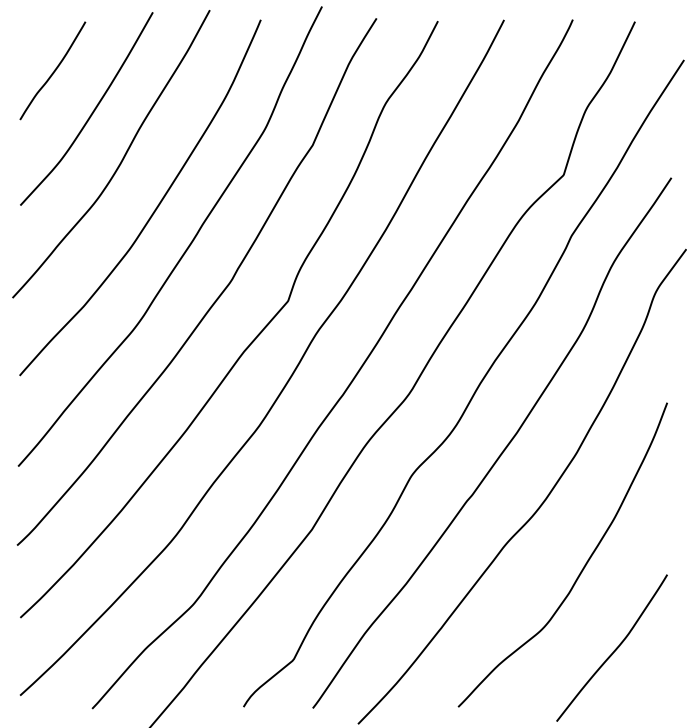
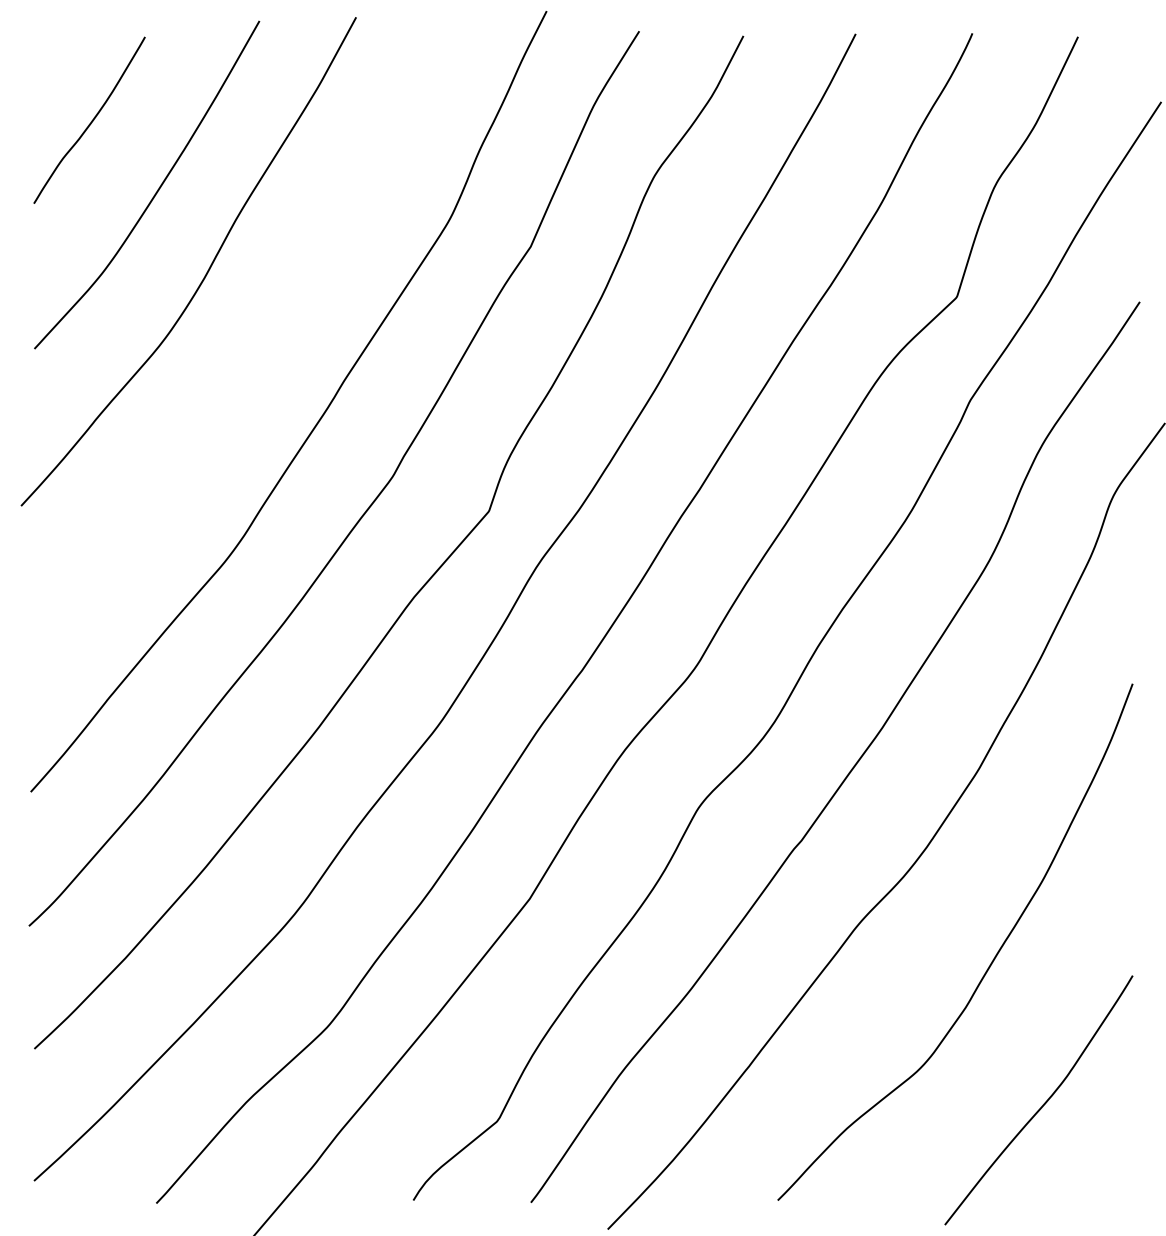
curve: (156, 206) -> (265, 350), removed

